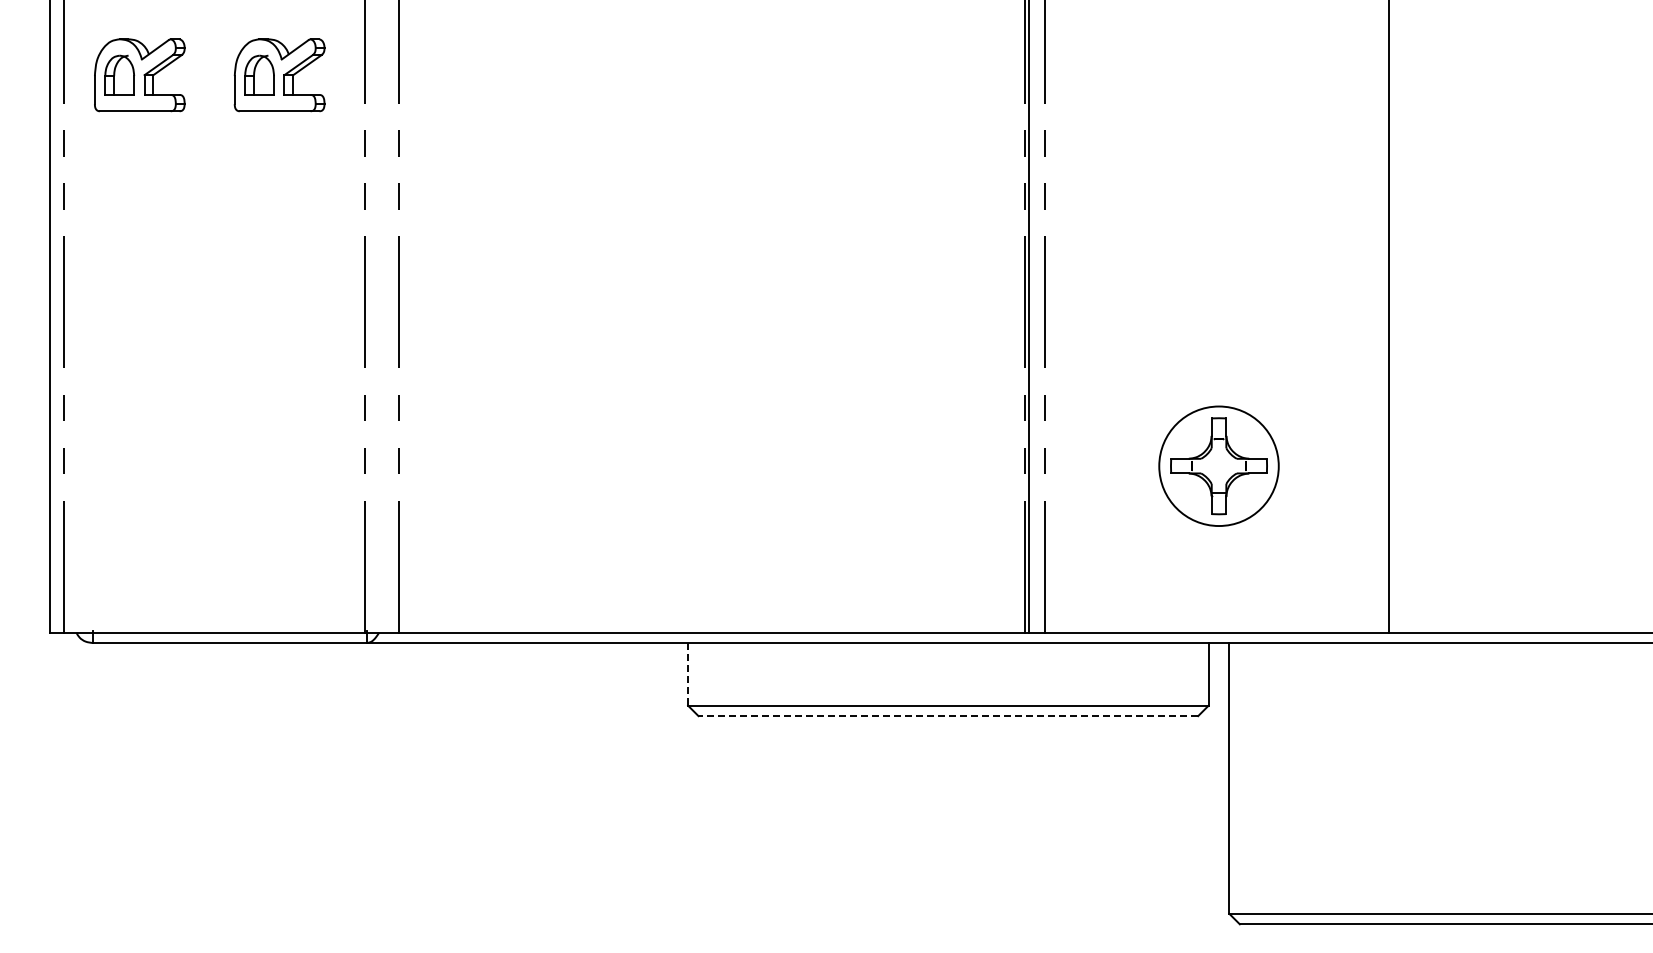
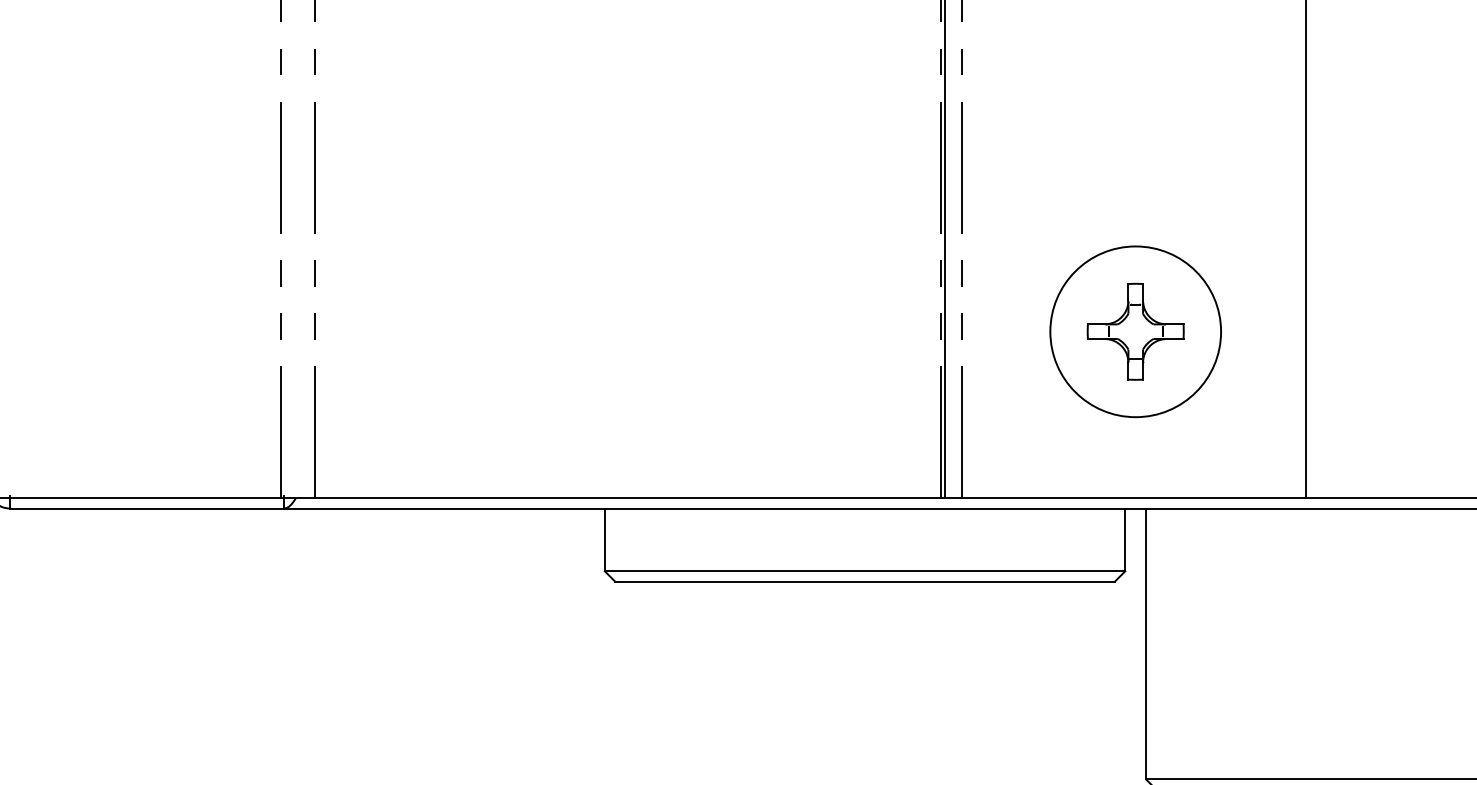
circle: (1218, 465) -> (1135, 331), size x1.43
line: (688, 674) -> (605, 540), dashed -> solid
line: (948, 716) -> (865, 582), dashed -> solid

